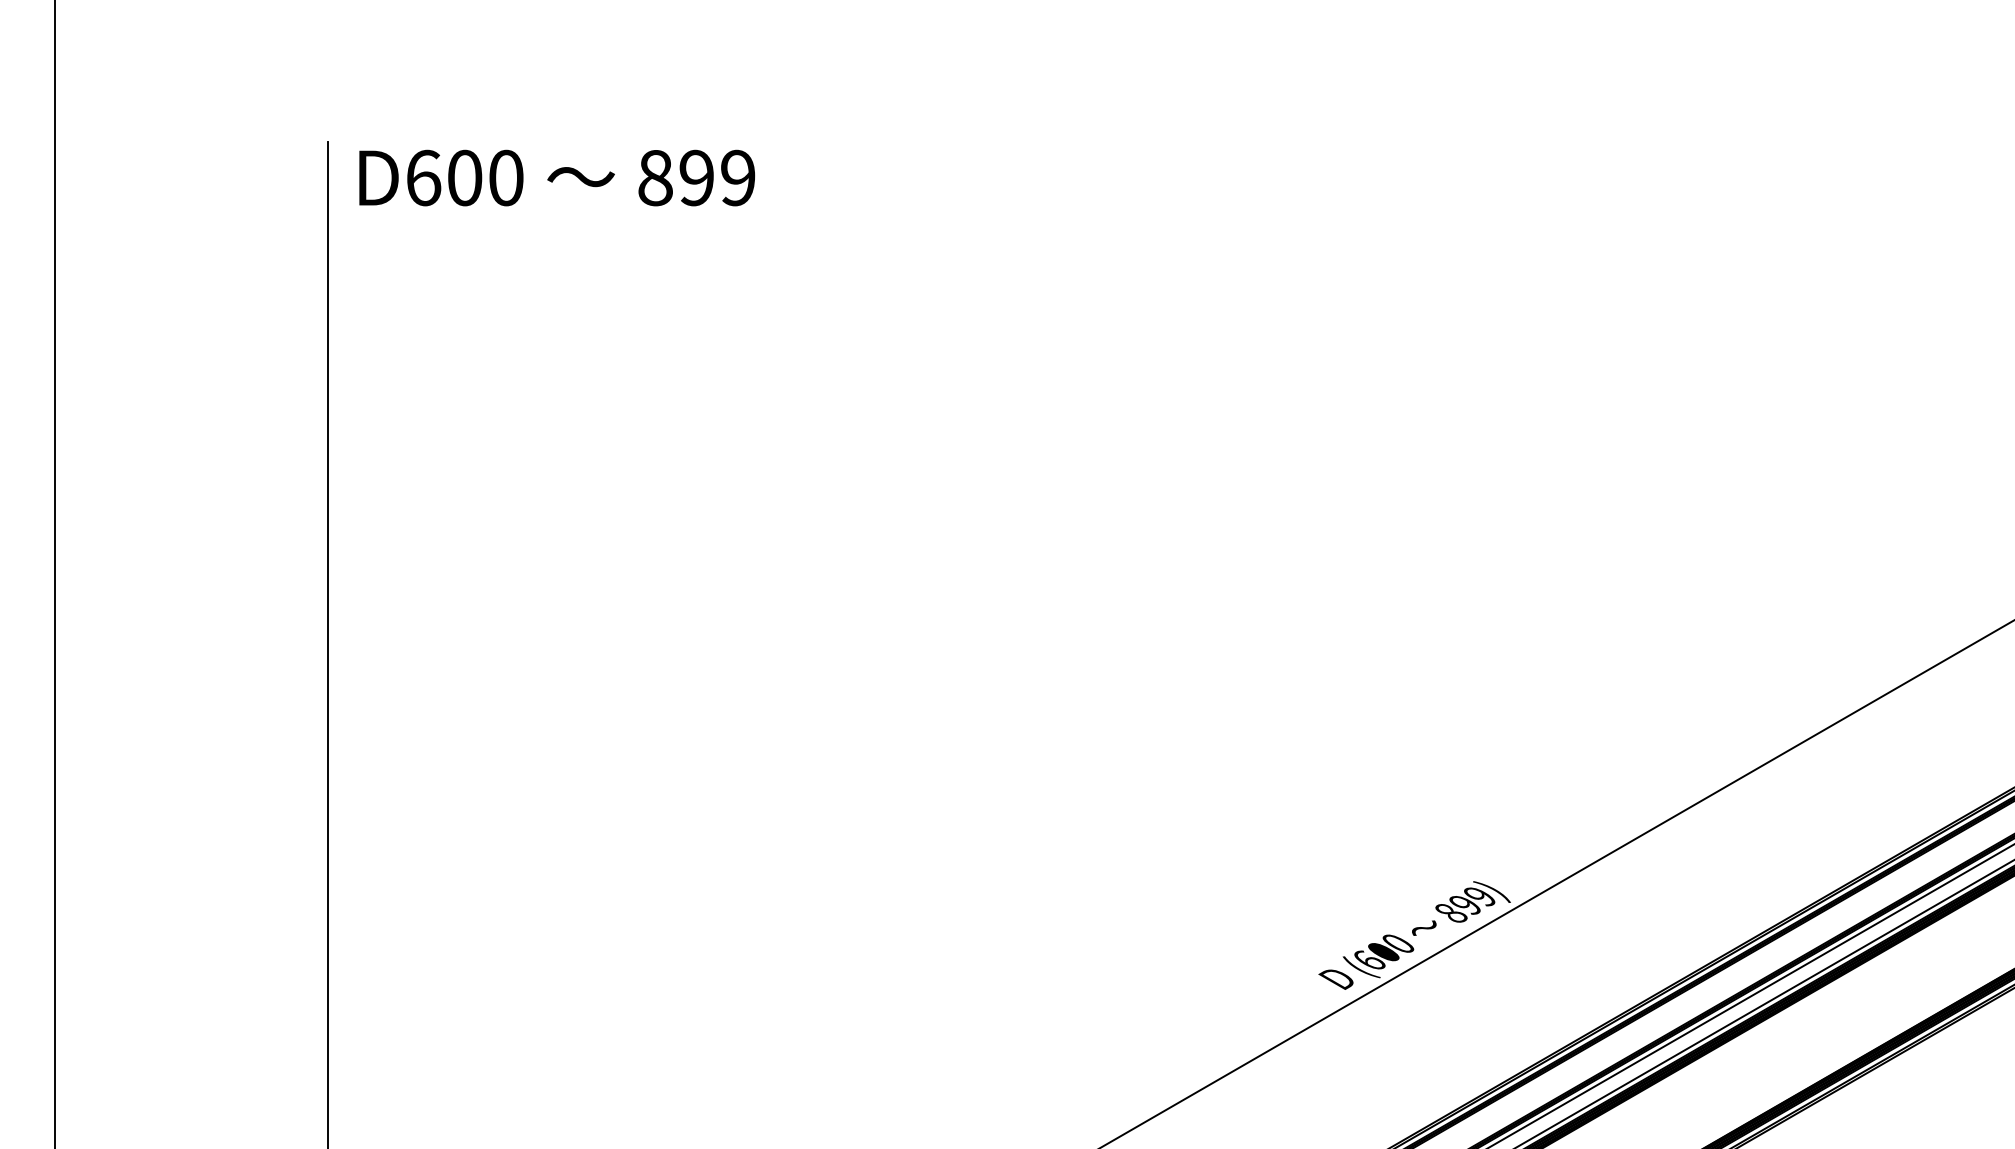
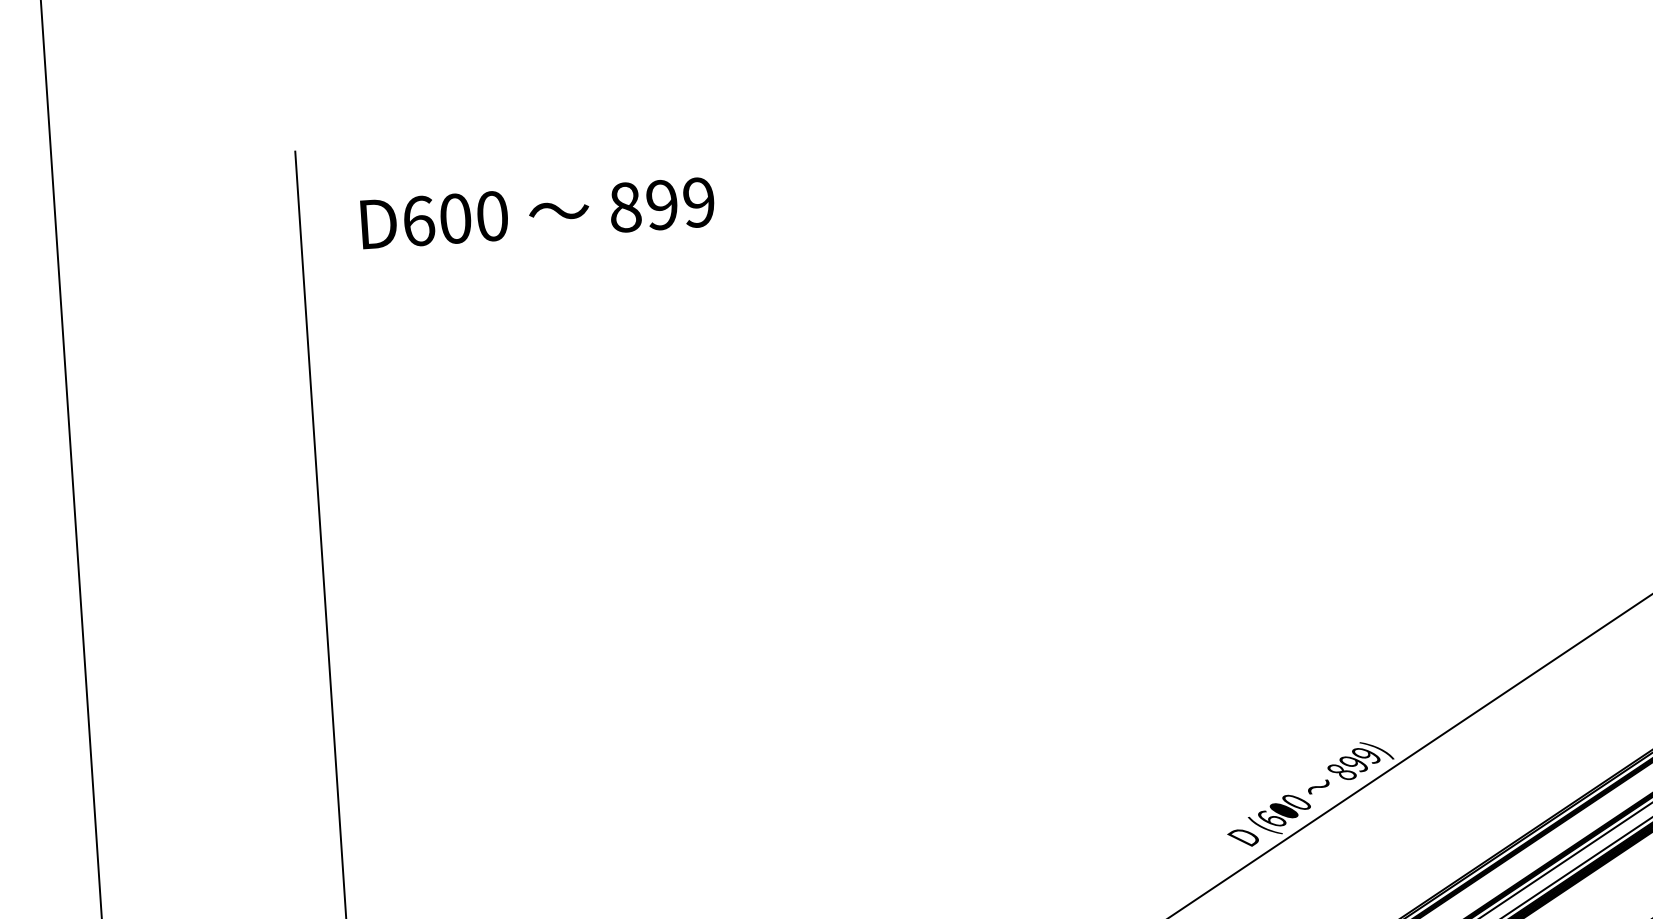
text: (557, 177) -> (538, 212), moved

